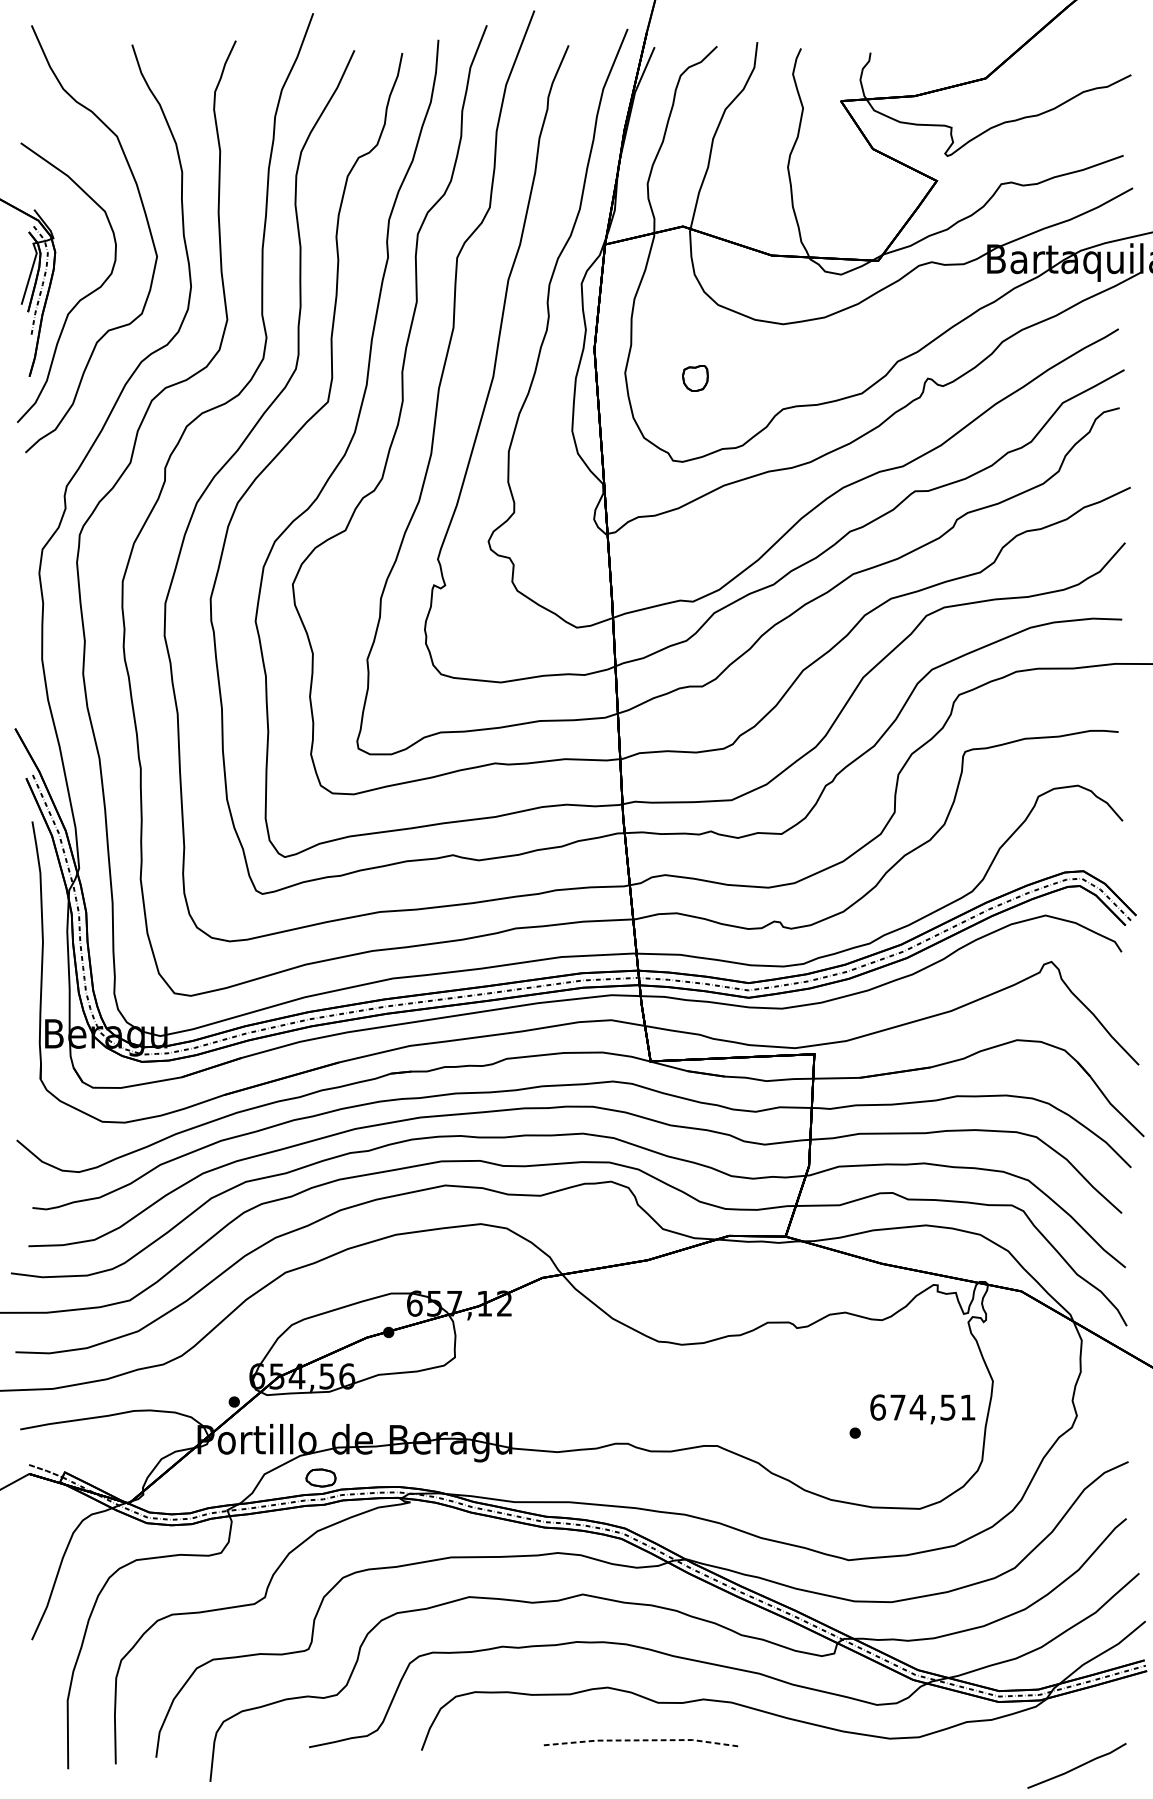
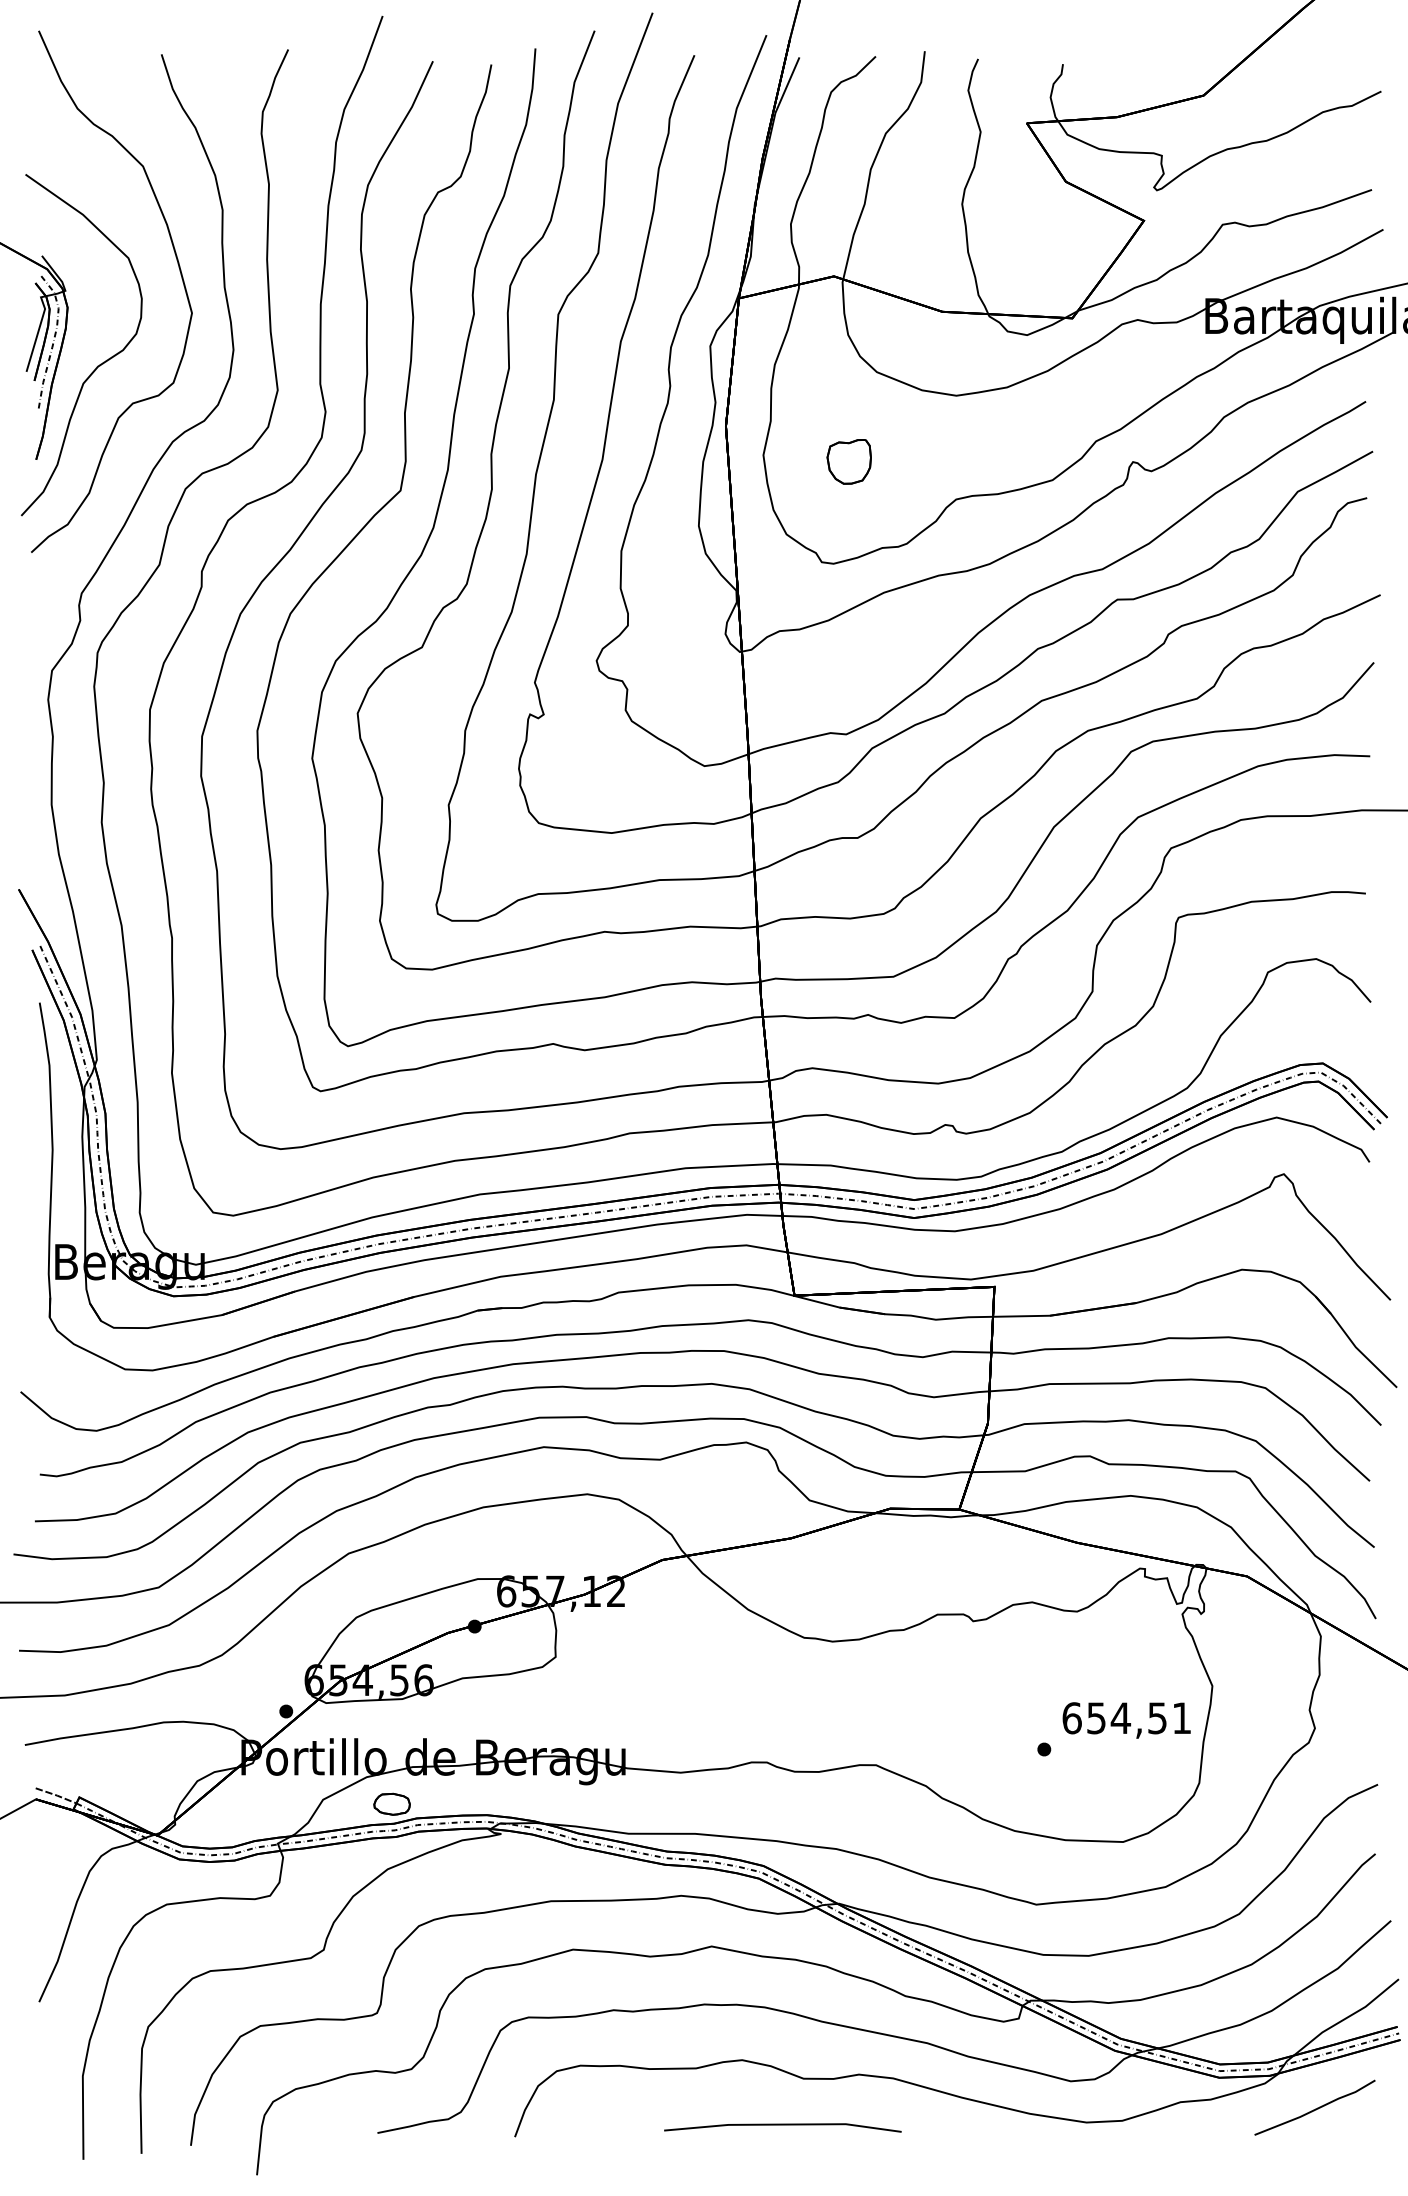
part: (694, 378) -> (848, 461), size x1.43
text: (897, 1407) -> (1096, 1718), 674,51 -> 654,51
line: (641, 1740) -> (783, 2124), dashed -> solid
line: (1077, 1766) -> (1315, 2108), moved

